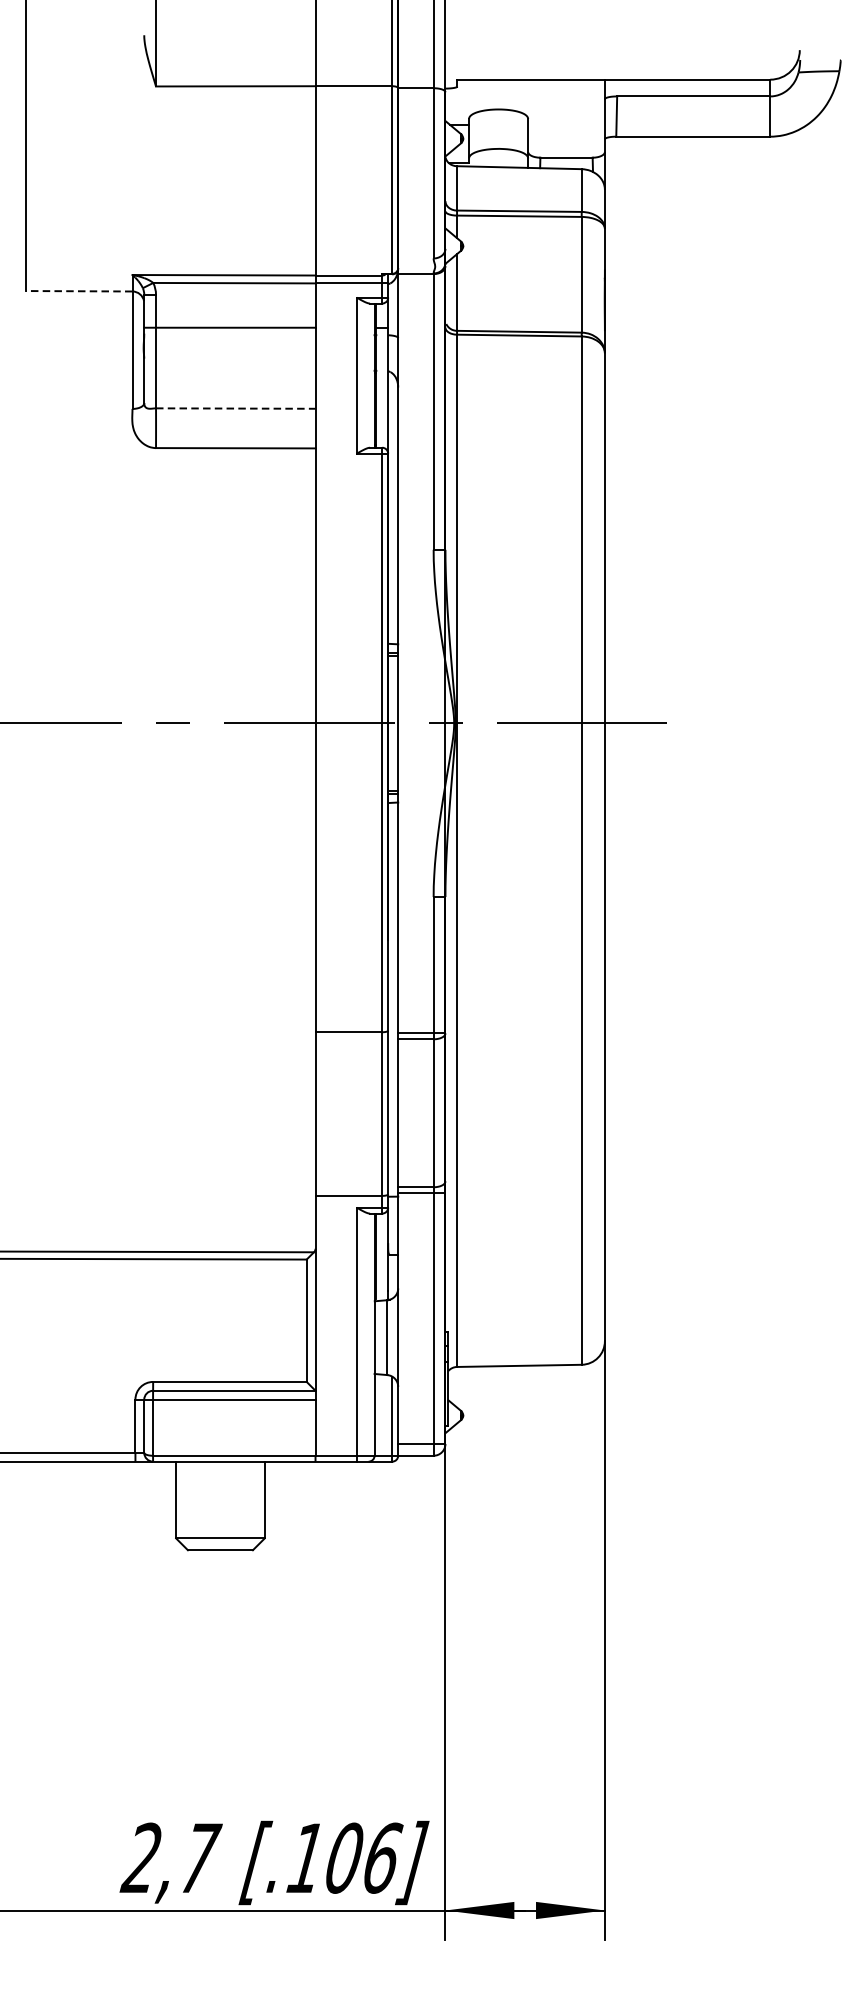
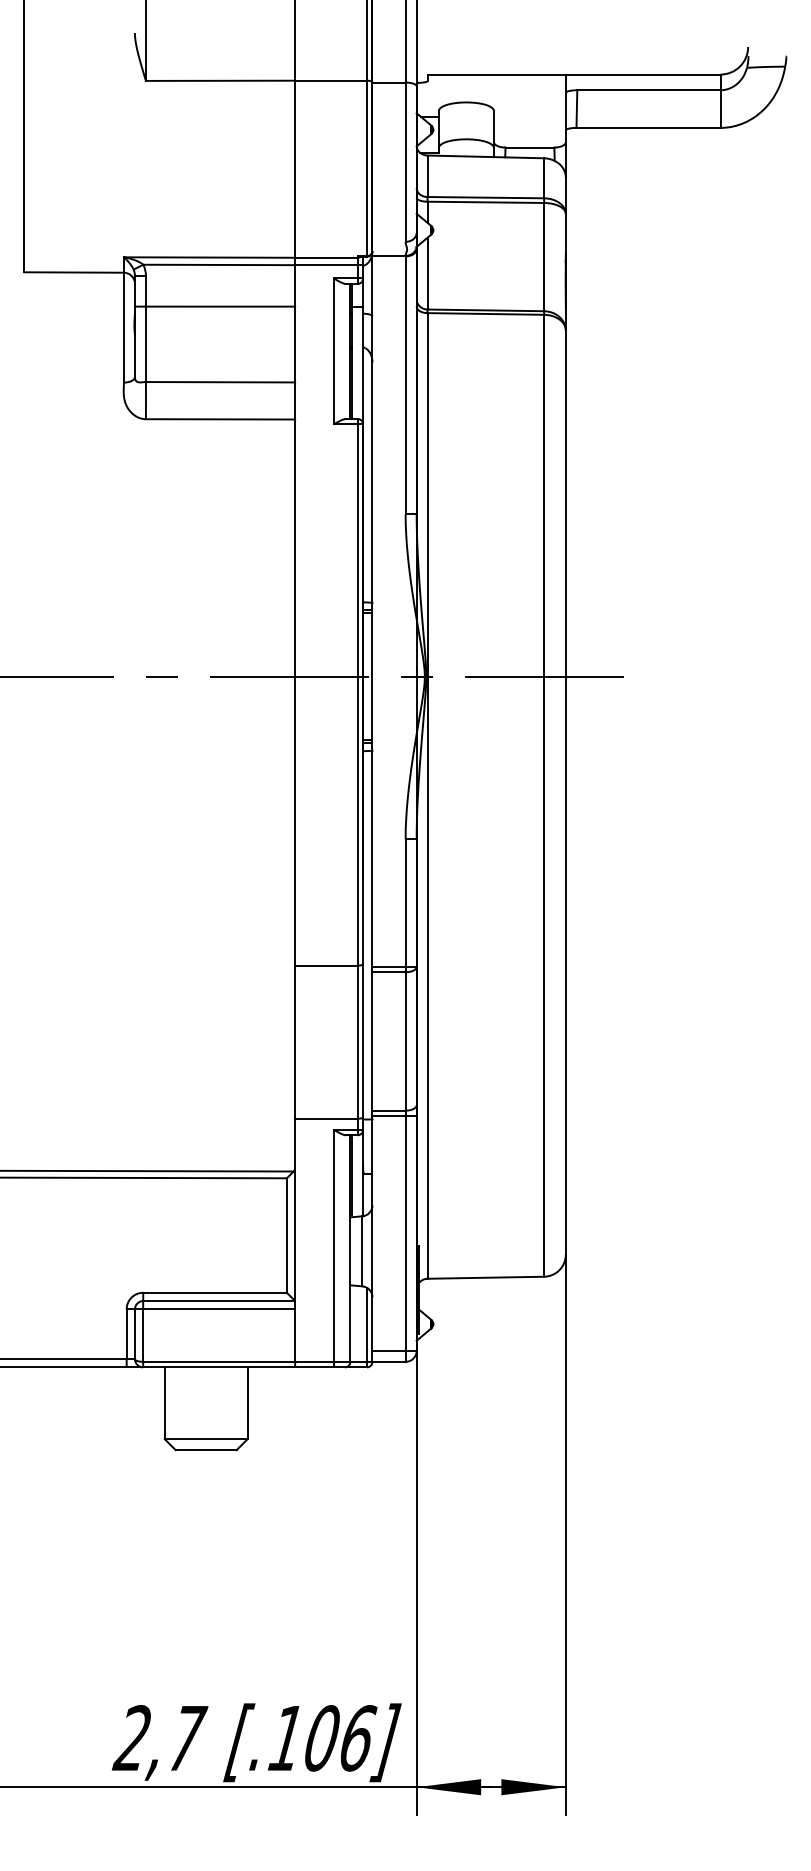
line: (79, 291) -> (74, 272), dashed -> solid
line: (235, 408) -> (220, 382), dashed -> solid

